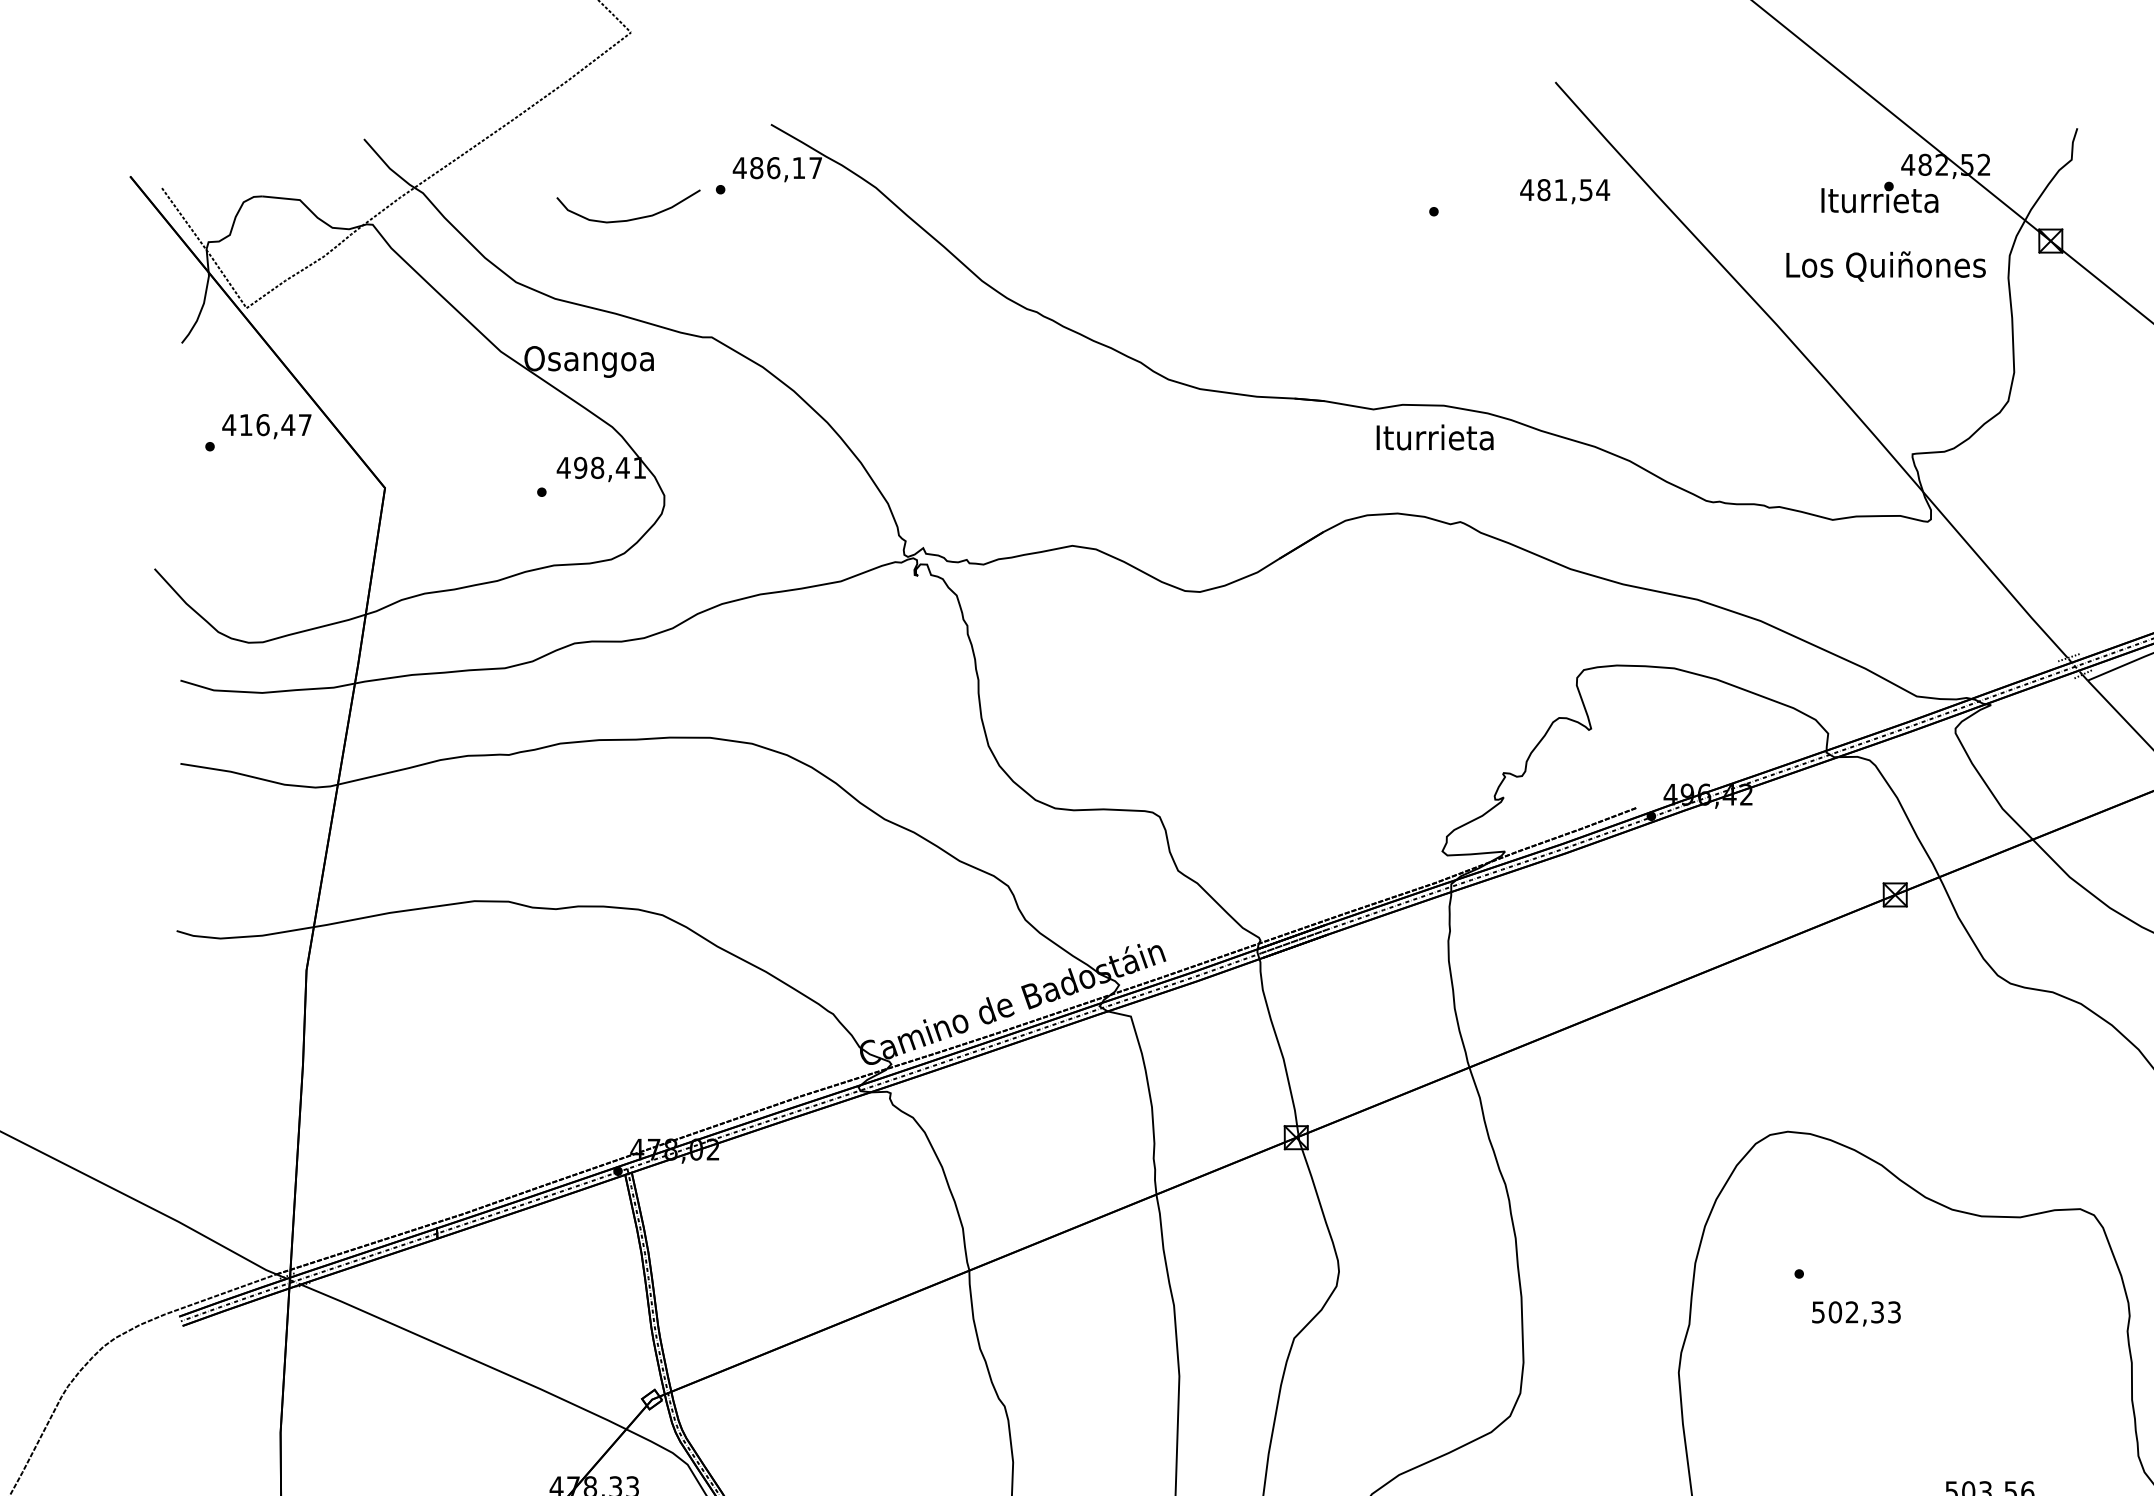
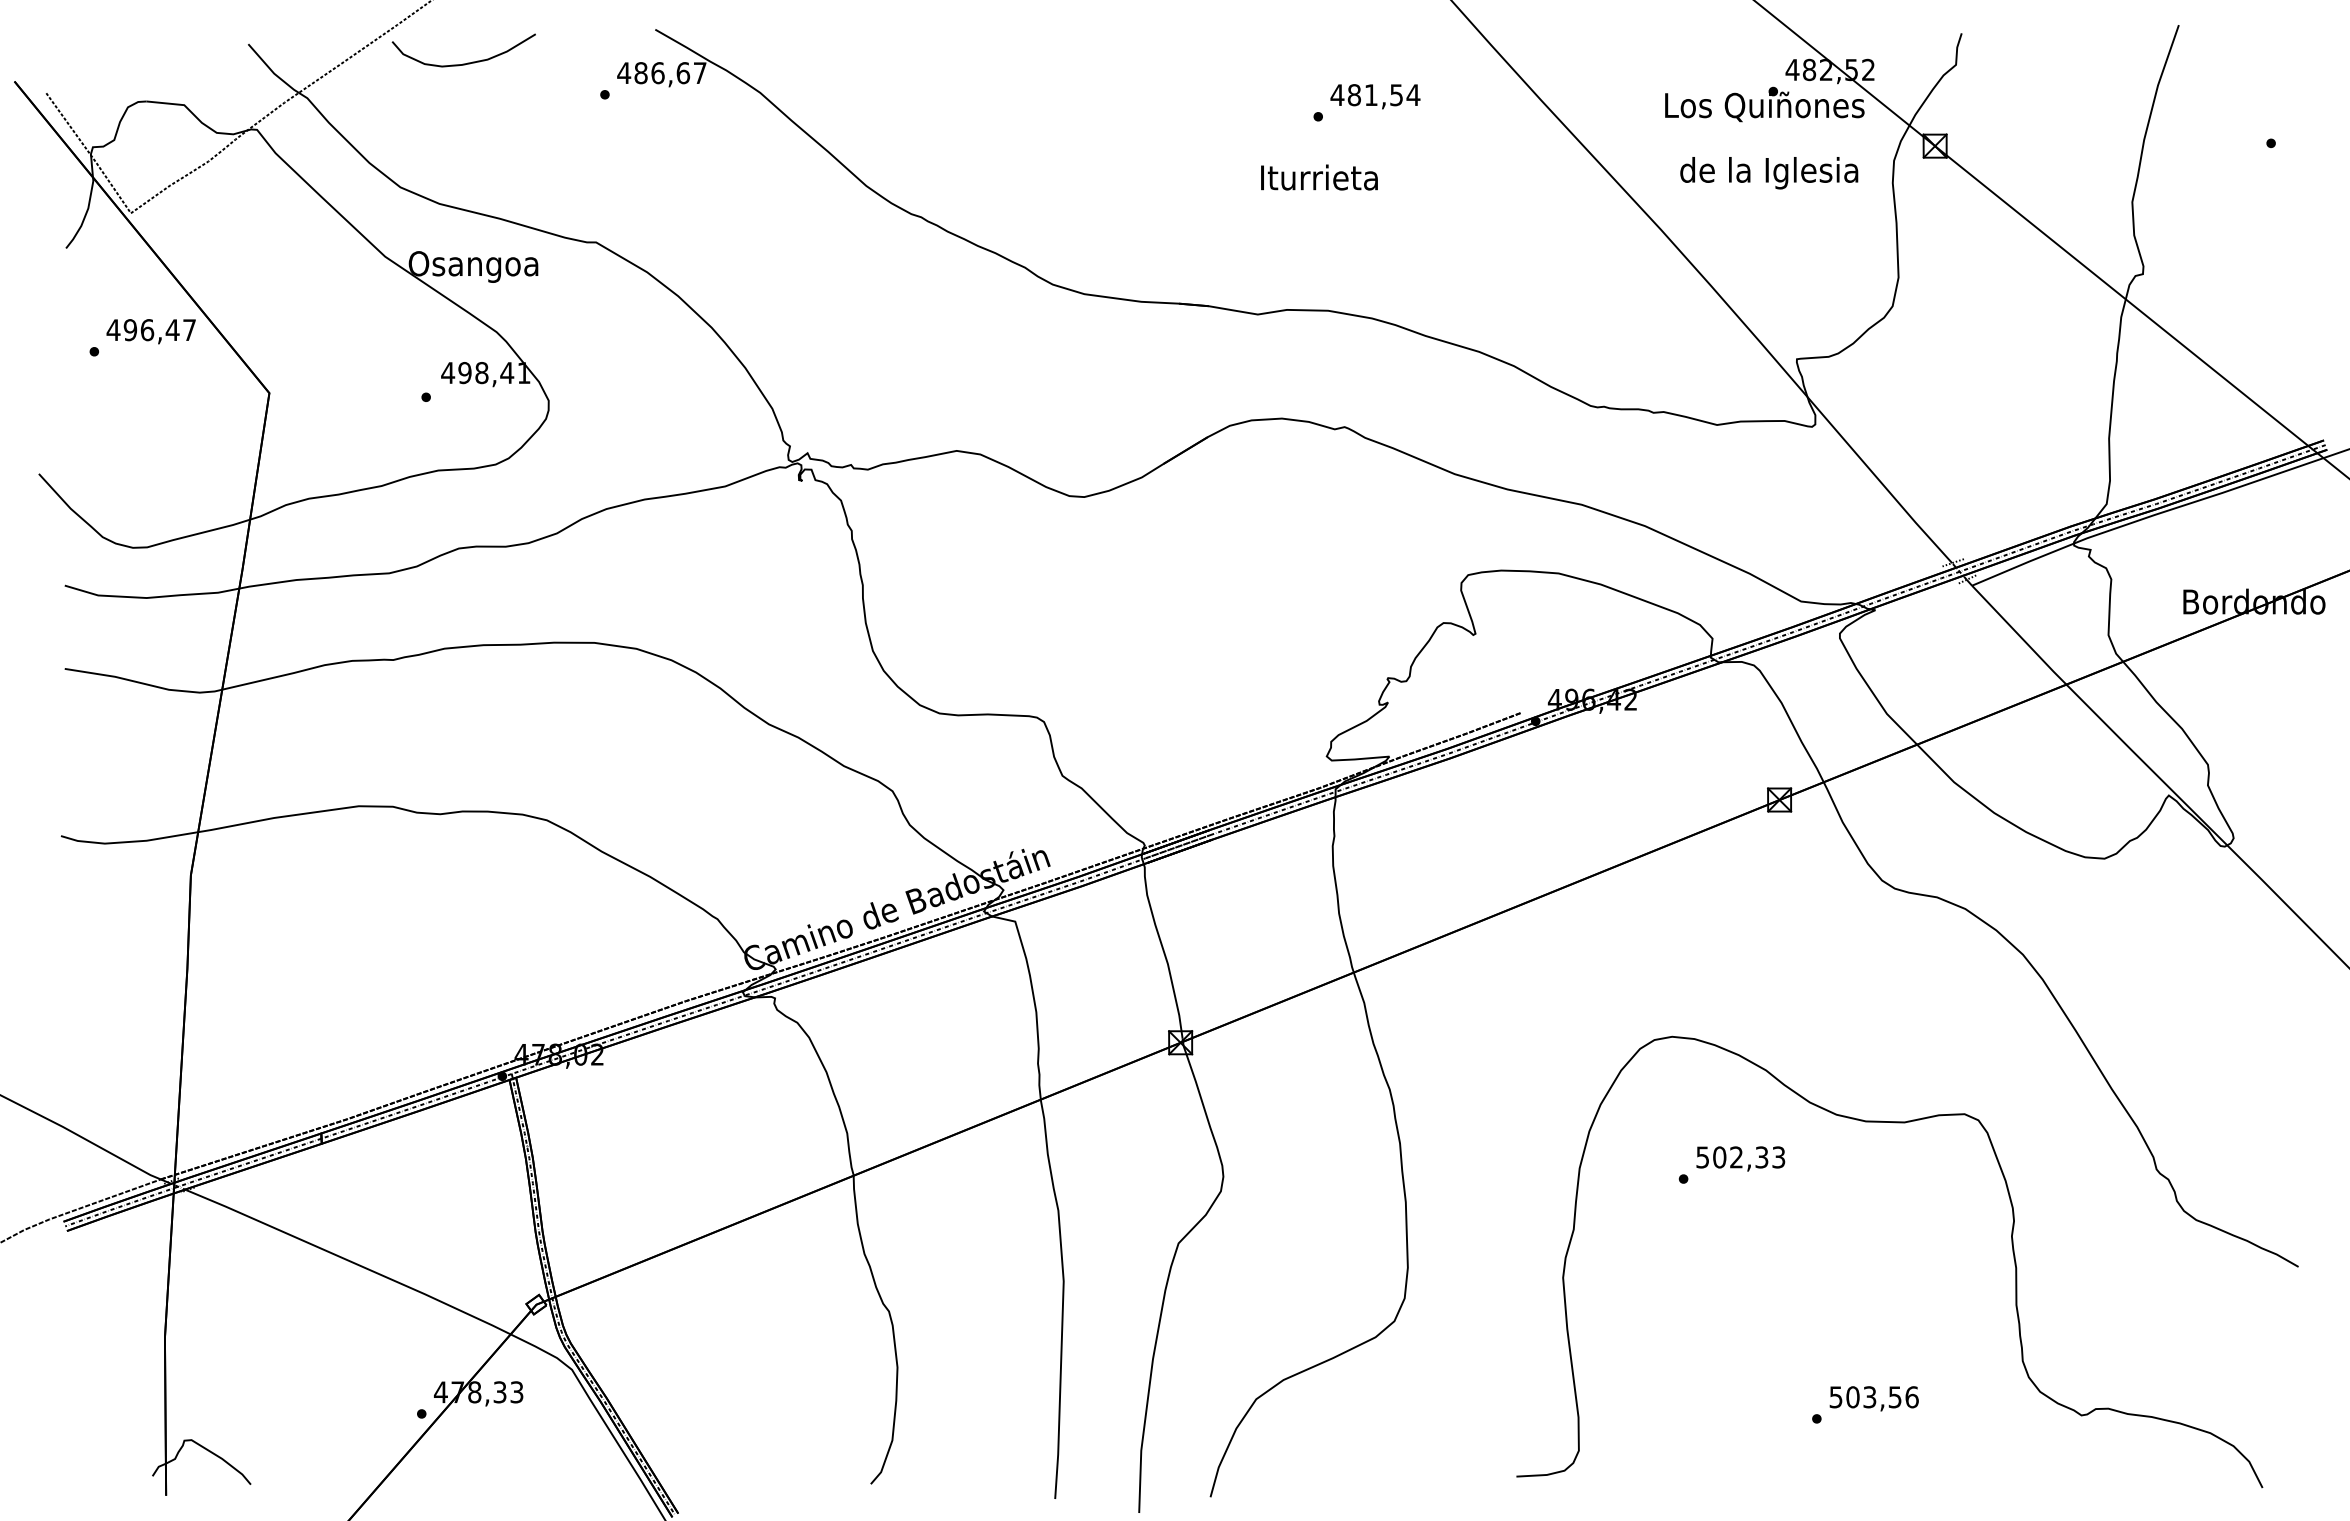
text: (799, 168) -> (683, 73), 486,17 -> 486,67
text: (1565, 191) -> (1375, 96), moved
text: (1880, 201) -> (1764, 106), Iturrieta -> Los Quiñones
curve: (632, 218) -> (467, 62), moved
text: (1886, 267) -> (1770, 172), Los Quiñones -> de la Iglesia
text: (246, 425) -> (130, 330), 416,47 -> 496,47
text: (1435, 437) -> (1319, 177), moved
text: (1856, 1313) -> (1740, 1158), moved

